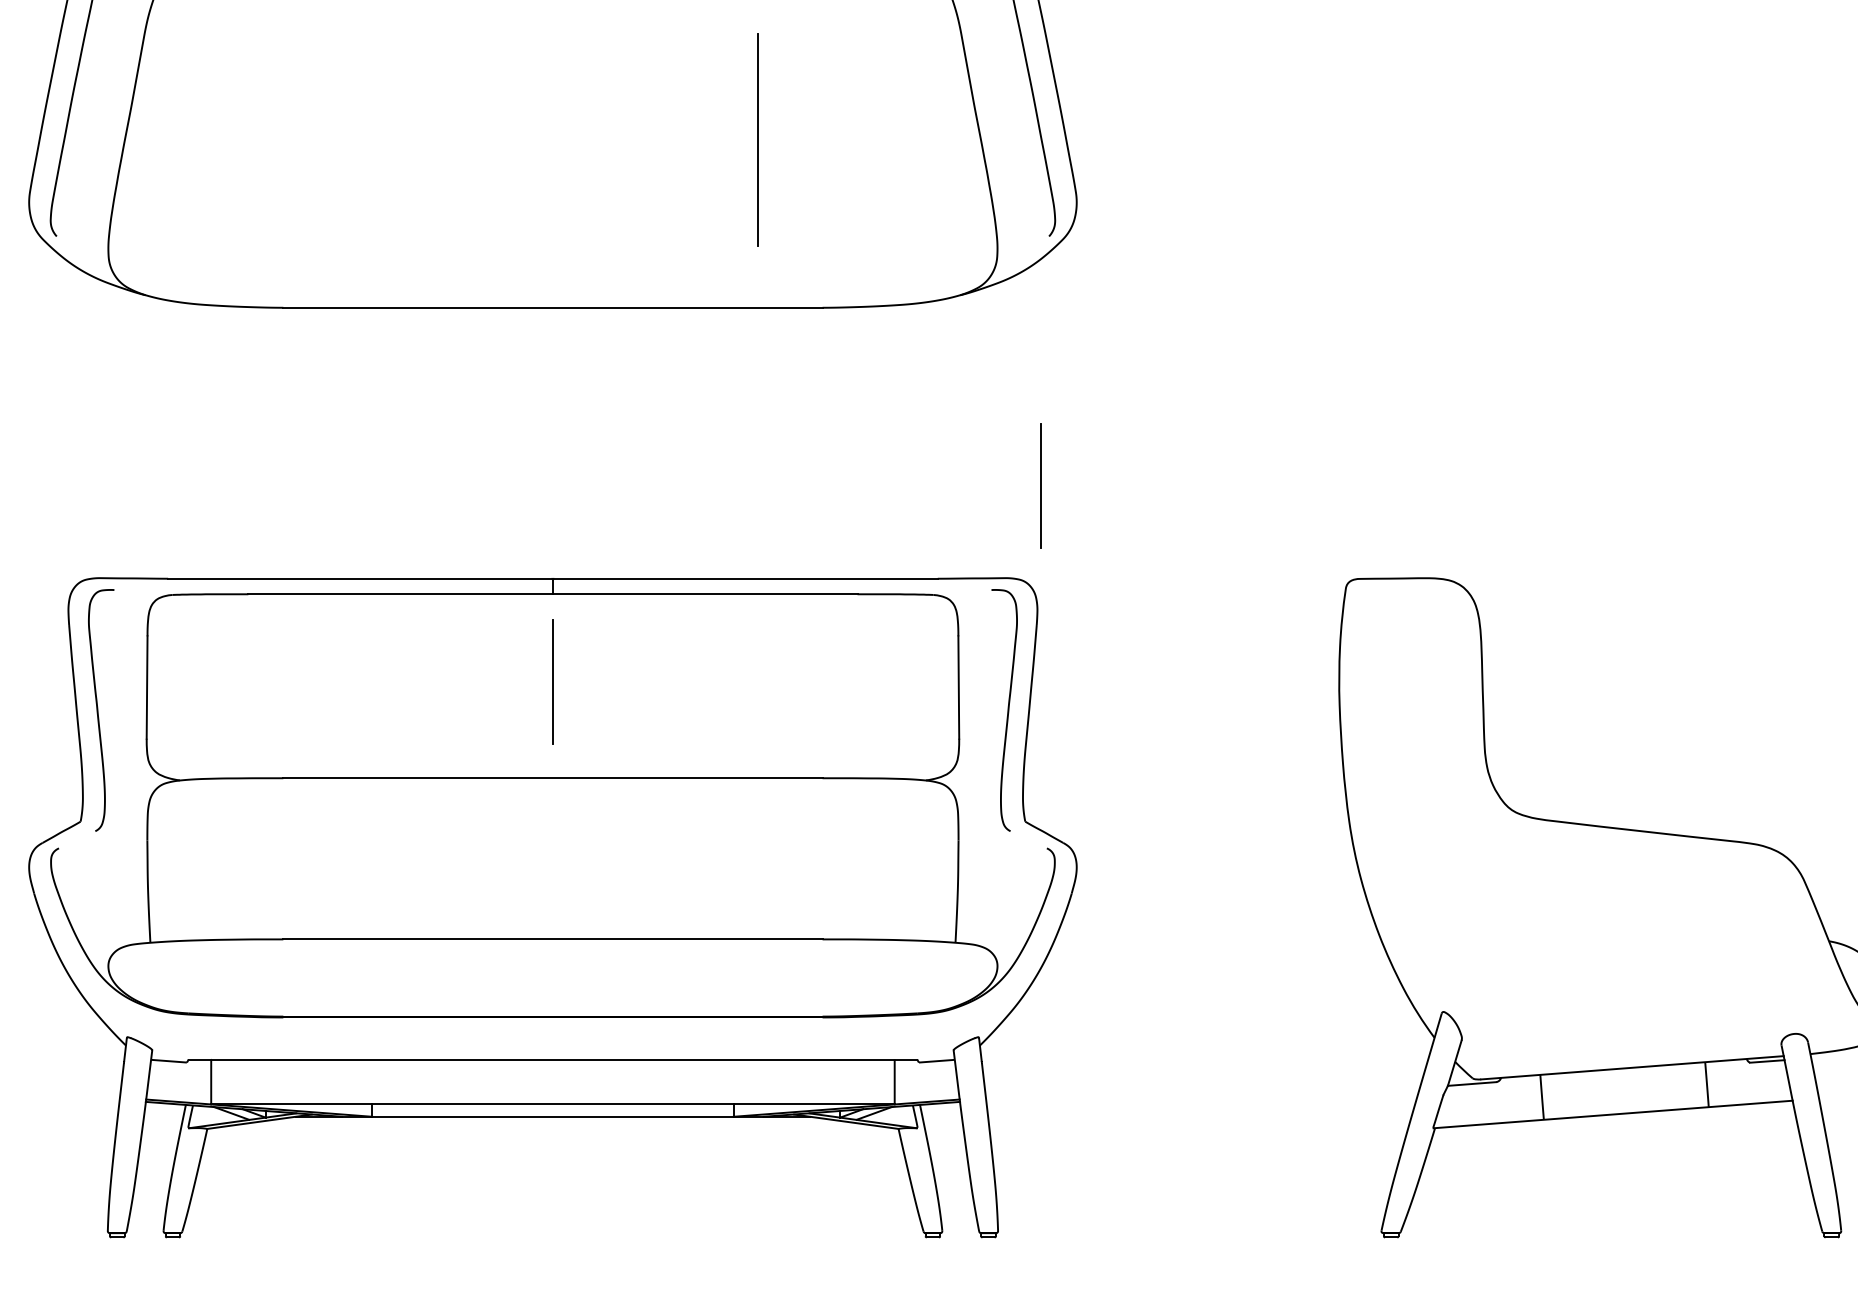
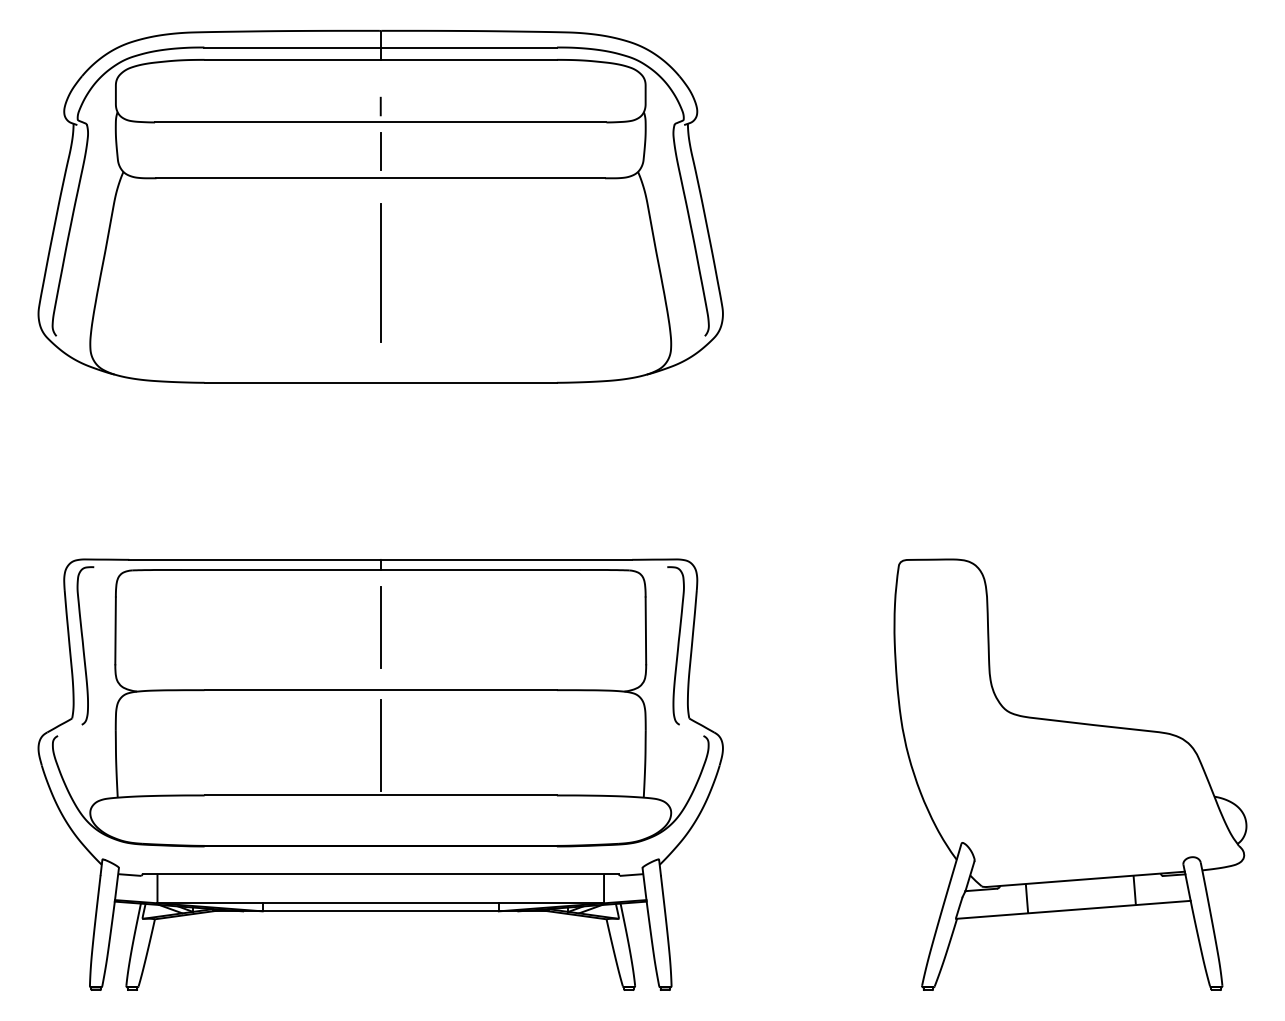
line: (757, 138) -> (380, 272), moved
line: (1040, 486) -> (699, 499), removed
line: (552, 861) -> (380, 744), added

